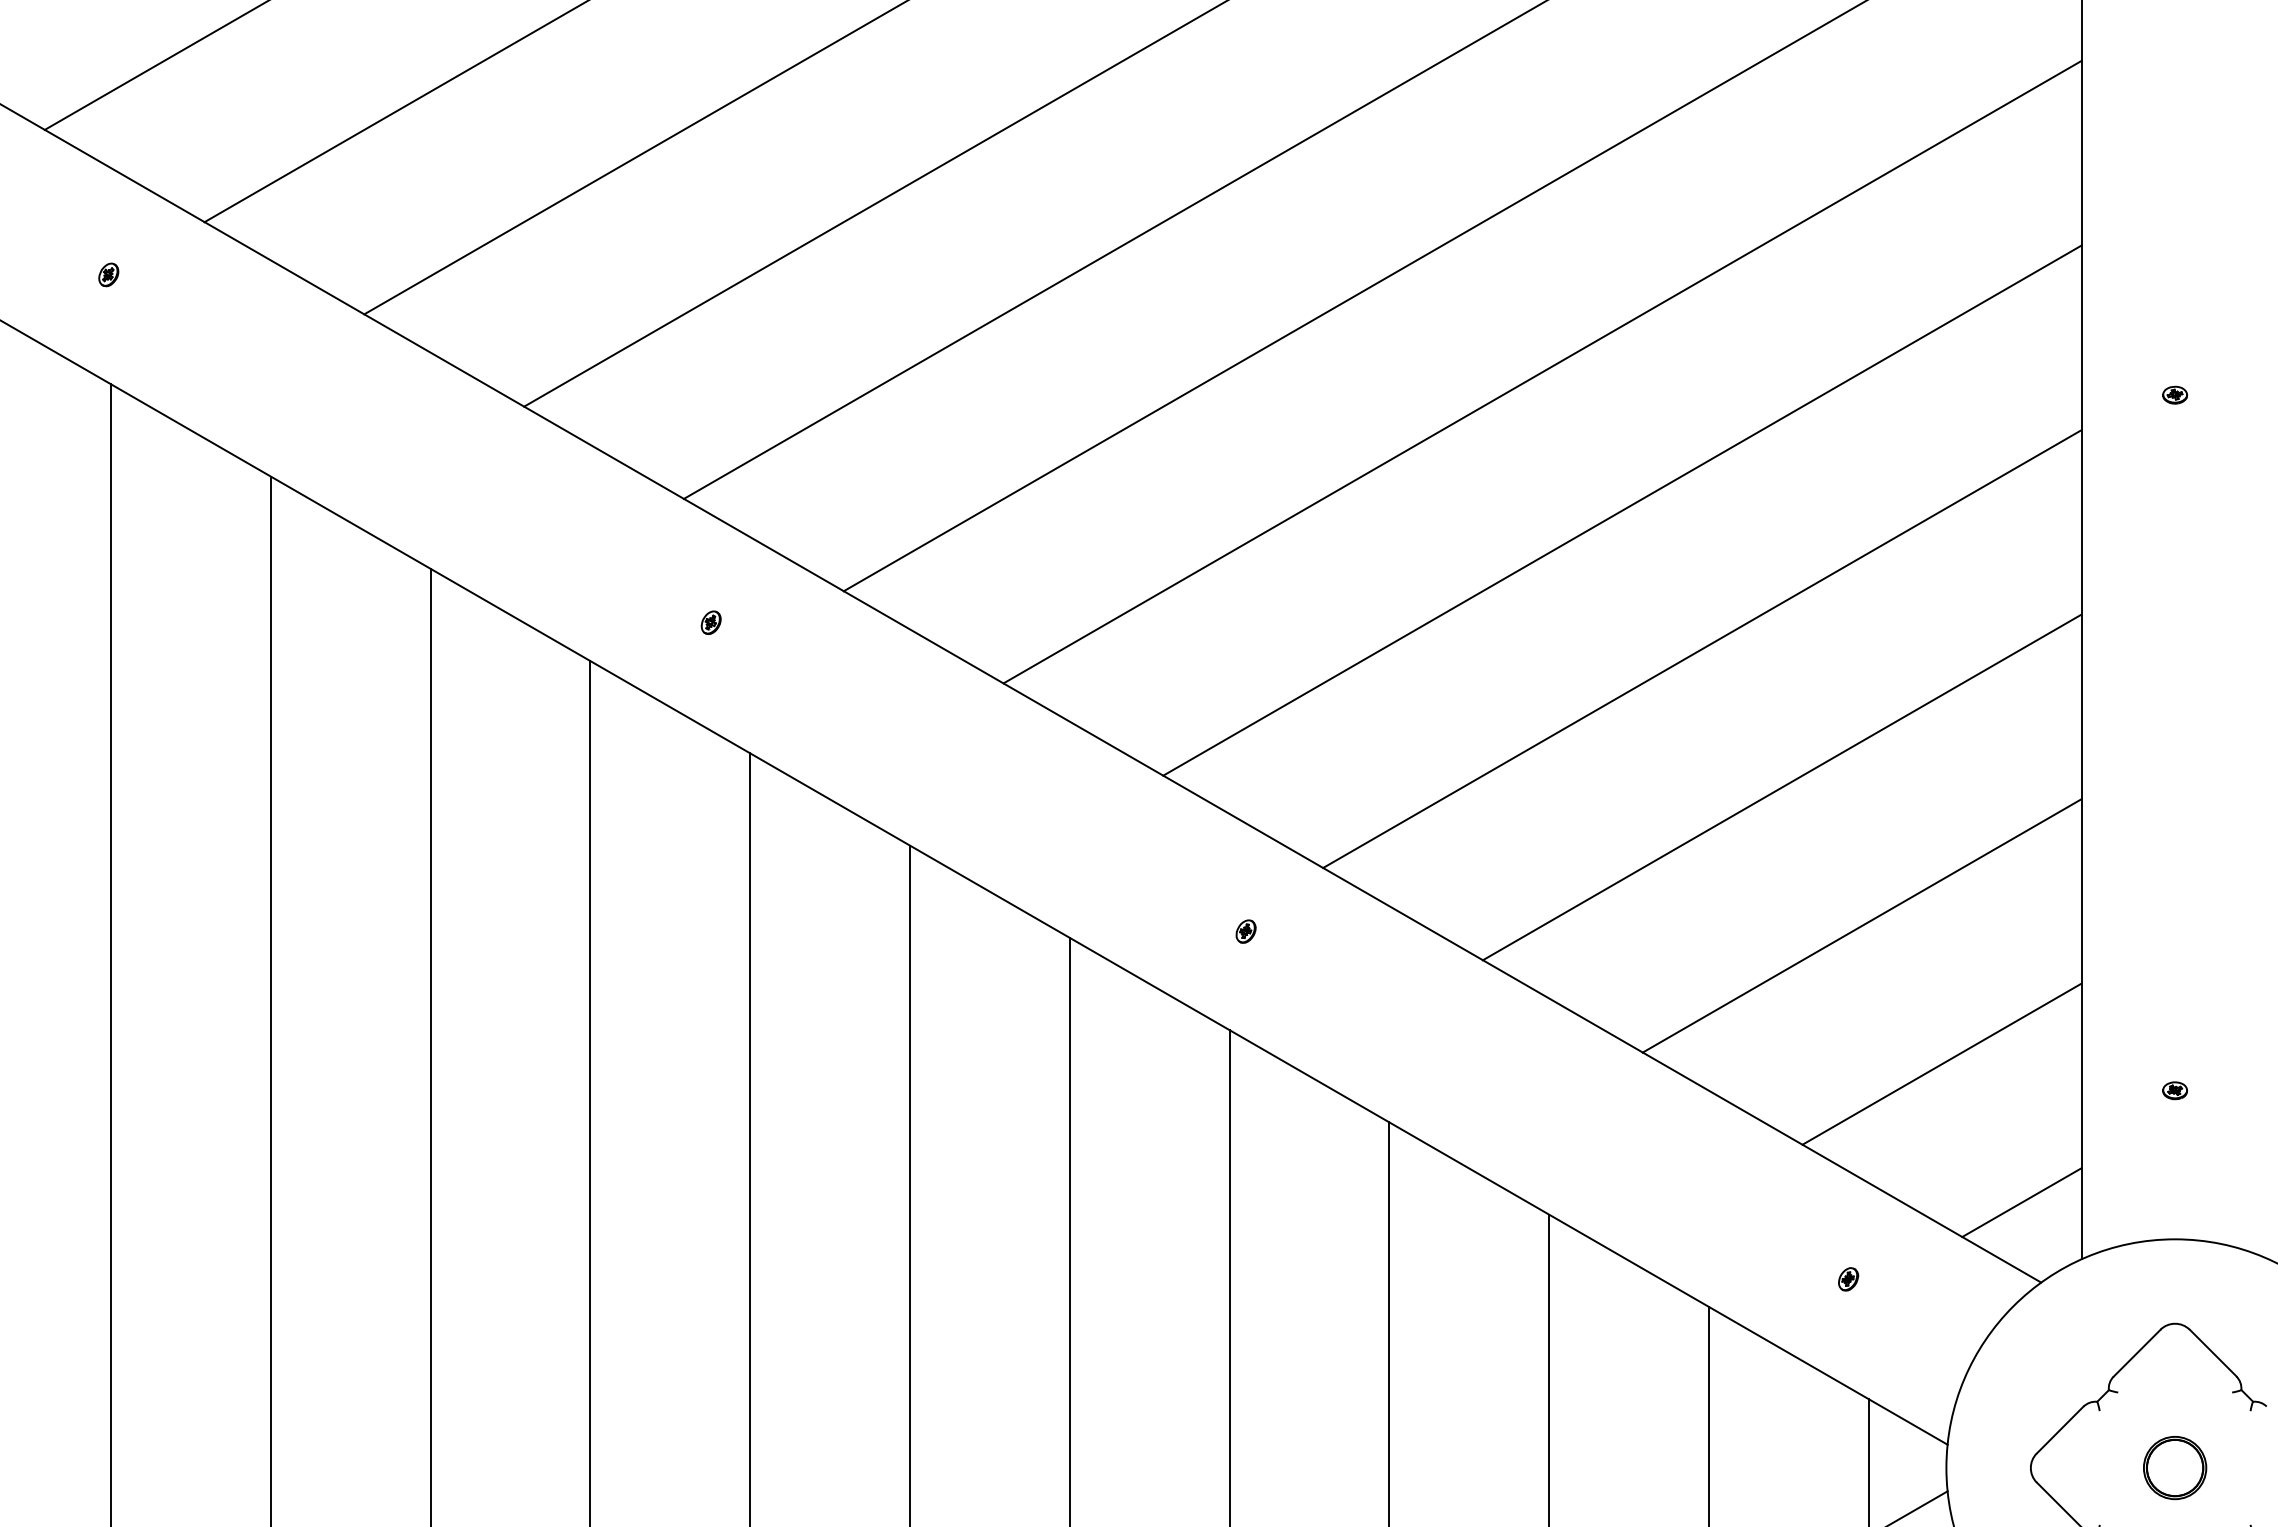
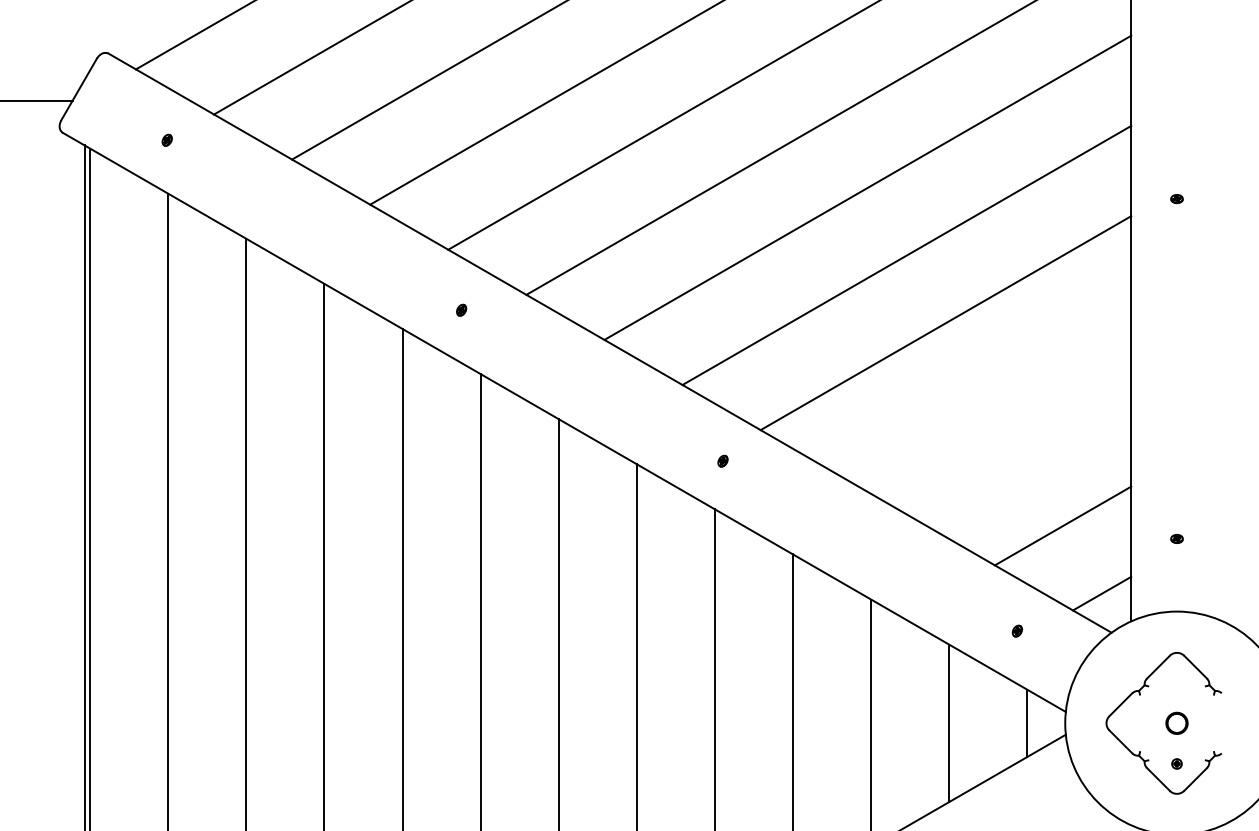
line: (1781, 786) -> (984, 390), removed
line: (1860, 926) -> (1023, 458), removed
part: (2174, 1468) -> (1176, 723), size x0.7

